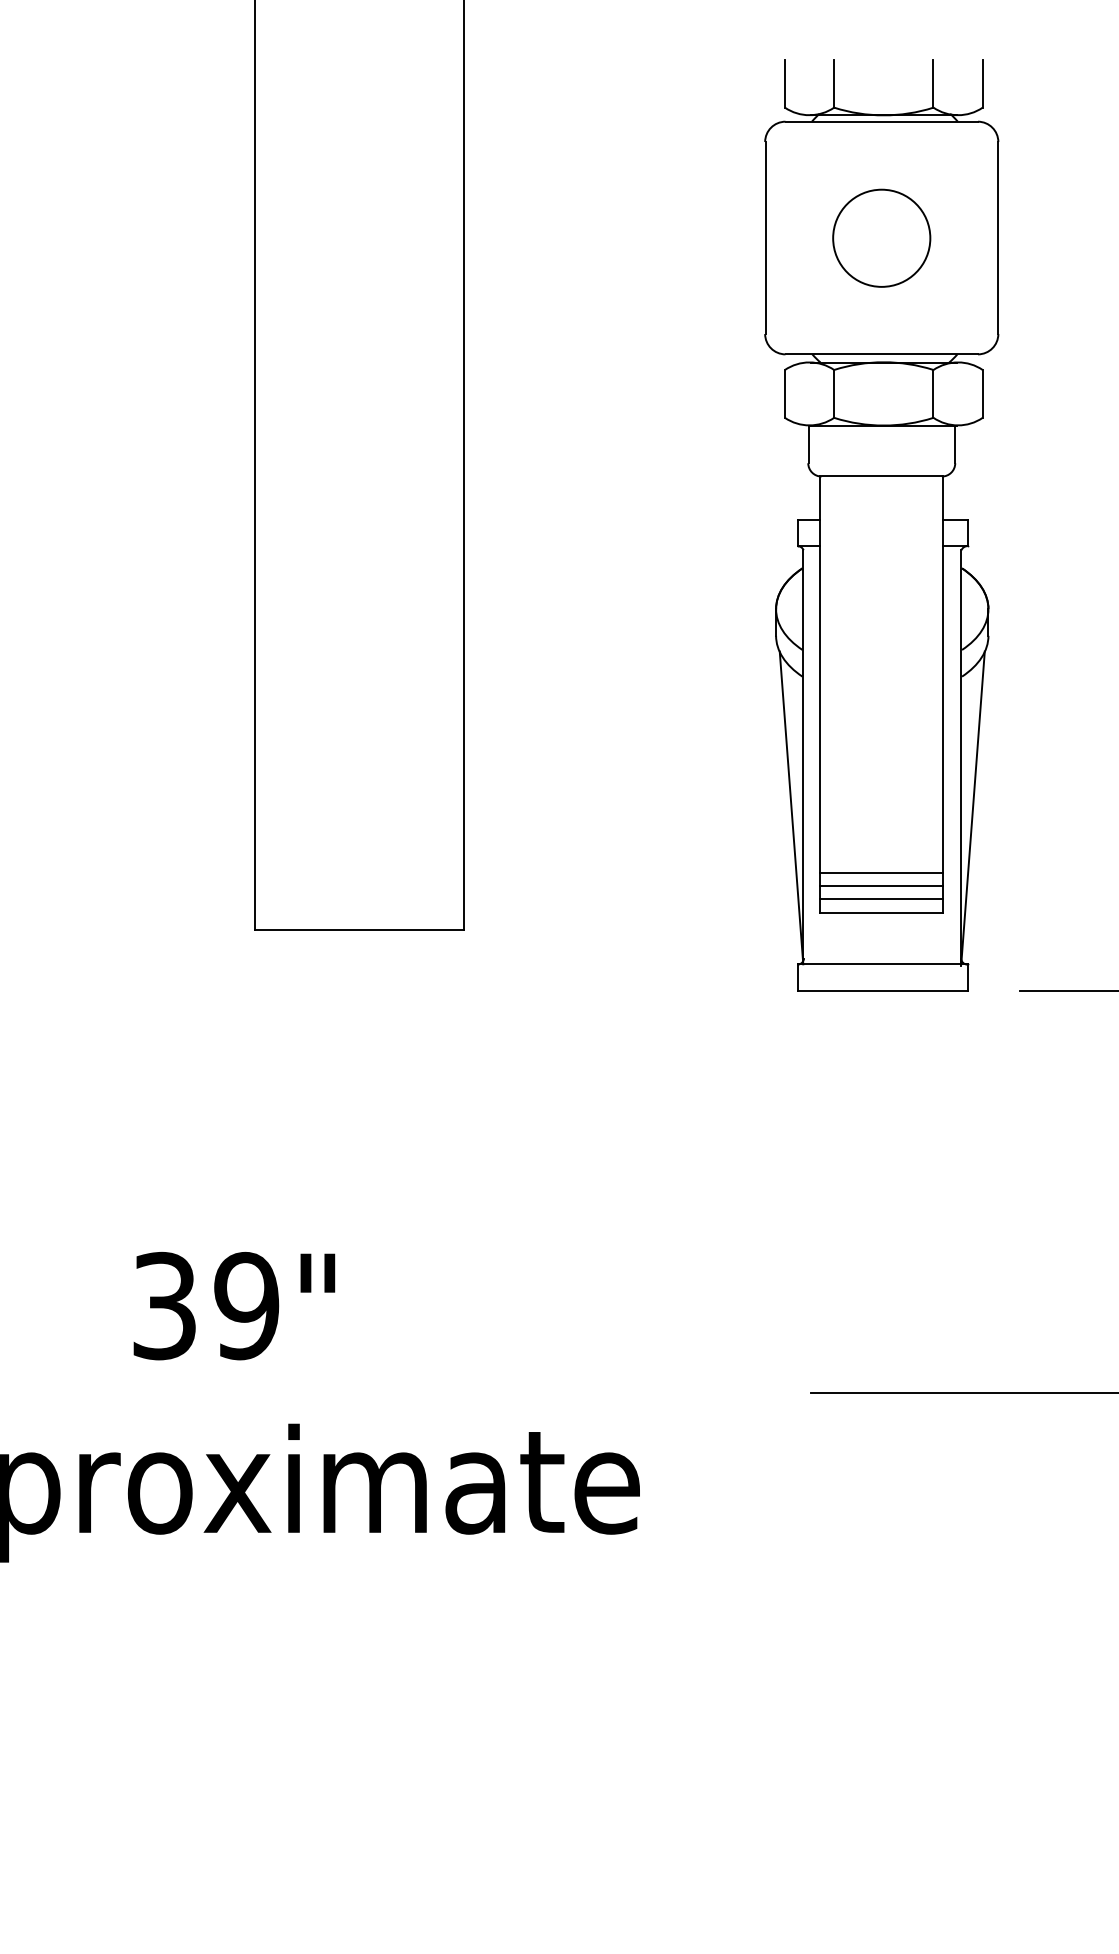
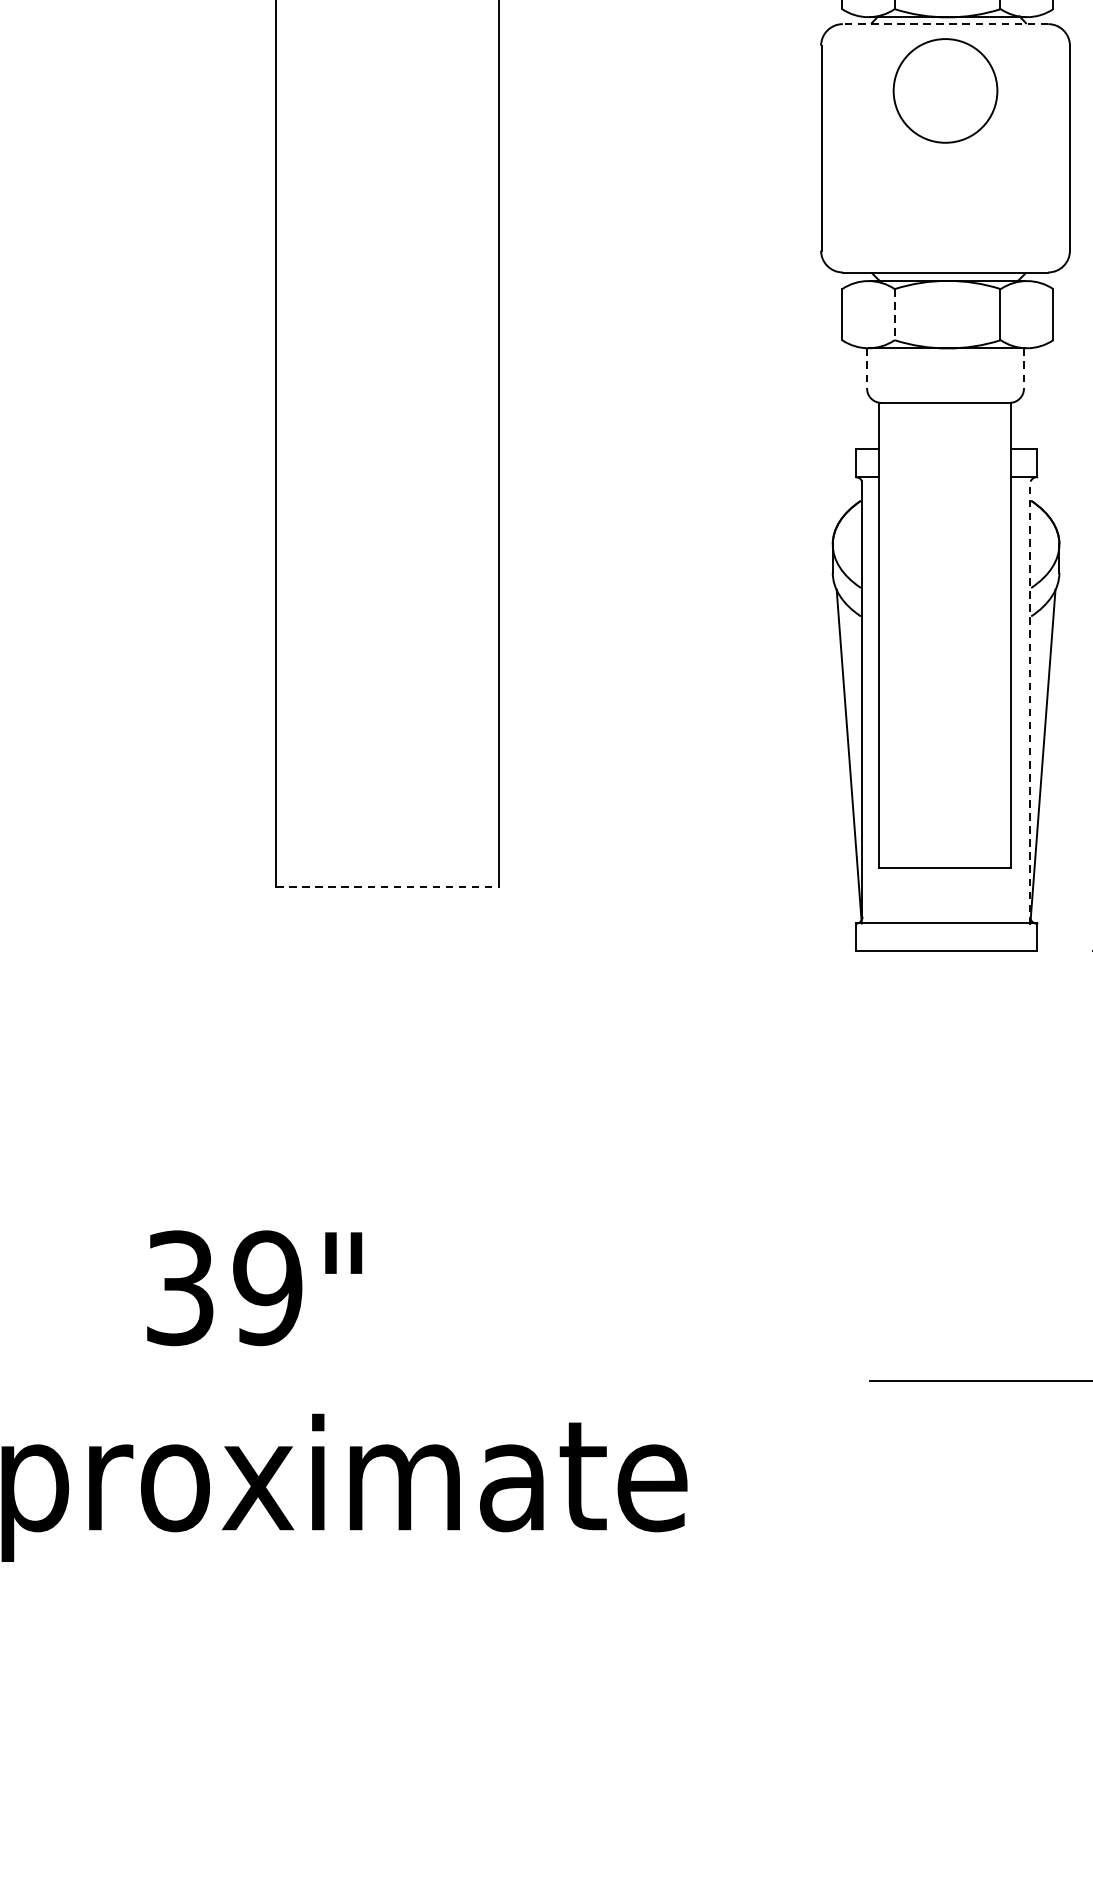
line: (881, 121) -> (945, 23), solid -> dashed
circle: (881, 237) -> (945, 90), moved
line: (834, 393) -> (895, 314), solid -> dashed
line: (808, 444) -> (867, 368), solid -> dashed
line: (954, 444) -> (1023, 368), solid -> dashed
line: (961, 757) -> (1030, 702), solid -> dashed
line: (881, 873) -> (945, 826), removed
line: (881, 886) -> (945, 840), removed
line: (881, 899) -> (945, 854), removed
line: (359, 929) -> (388, 886), solid -> dashed

